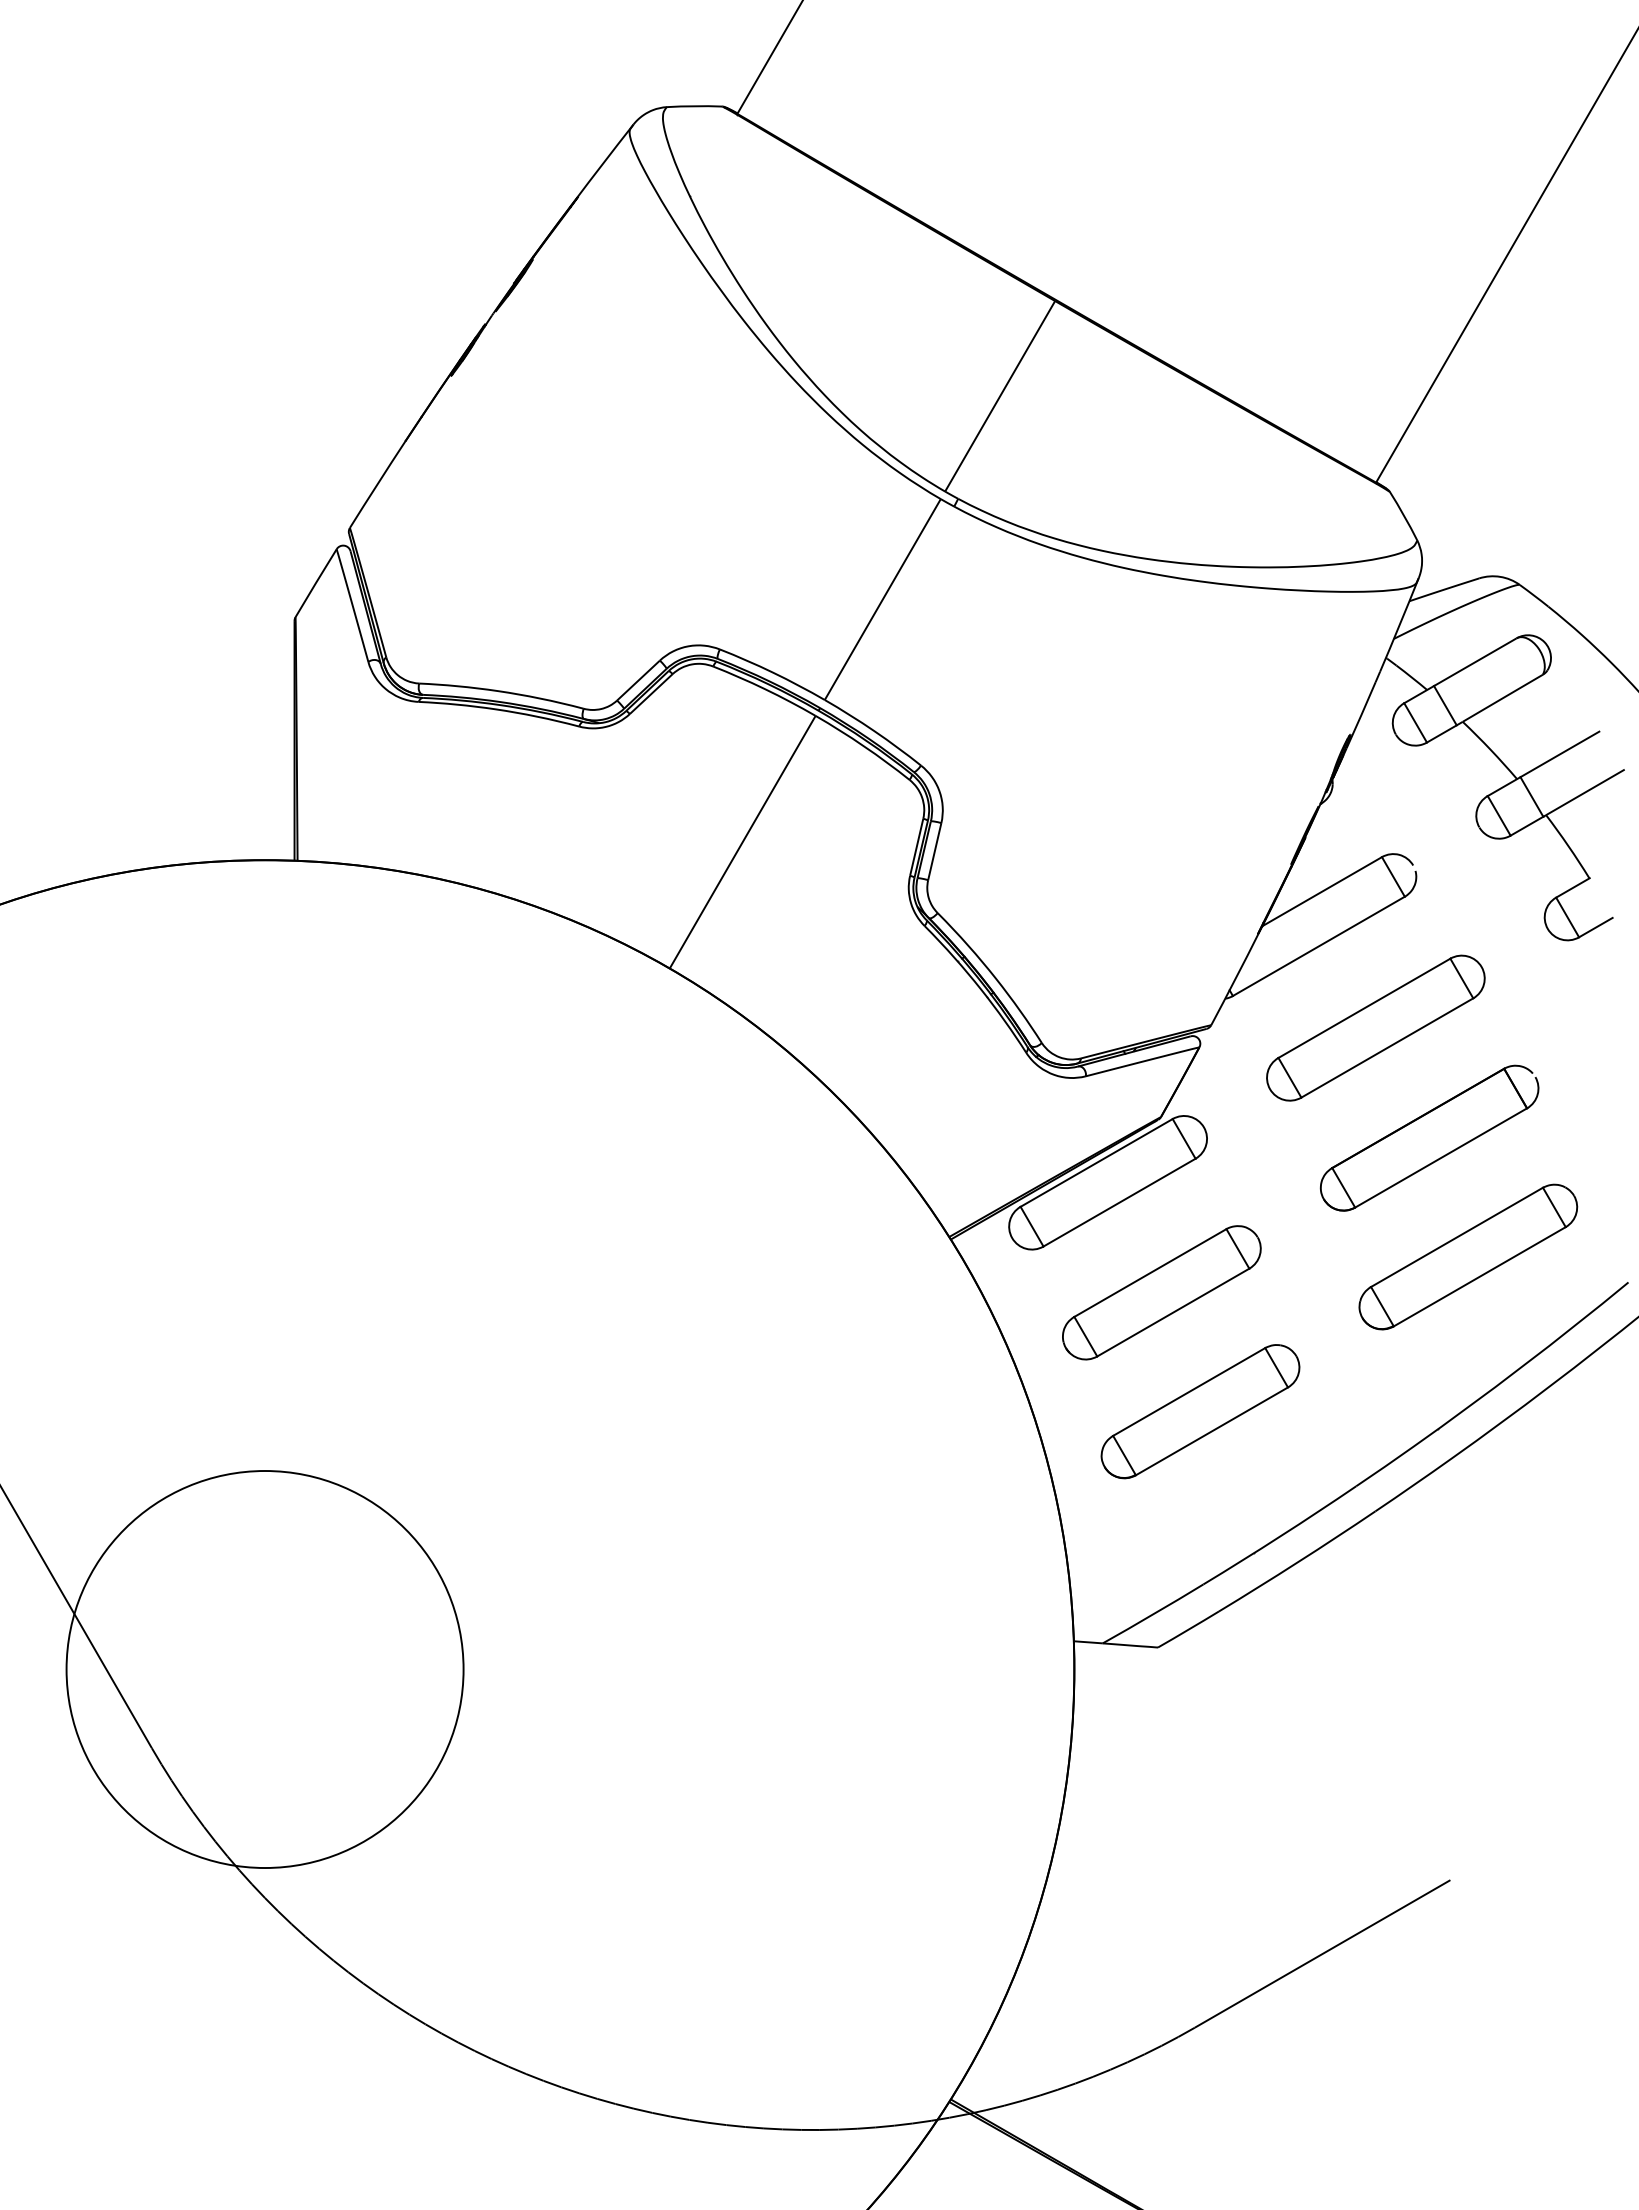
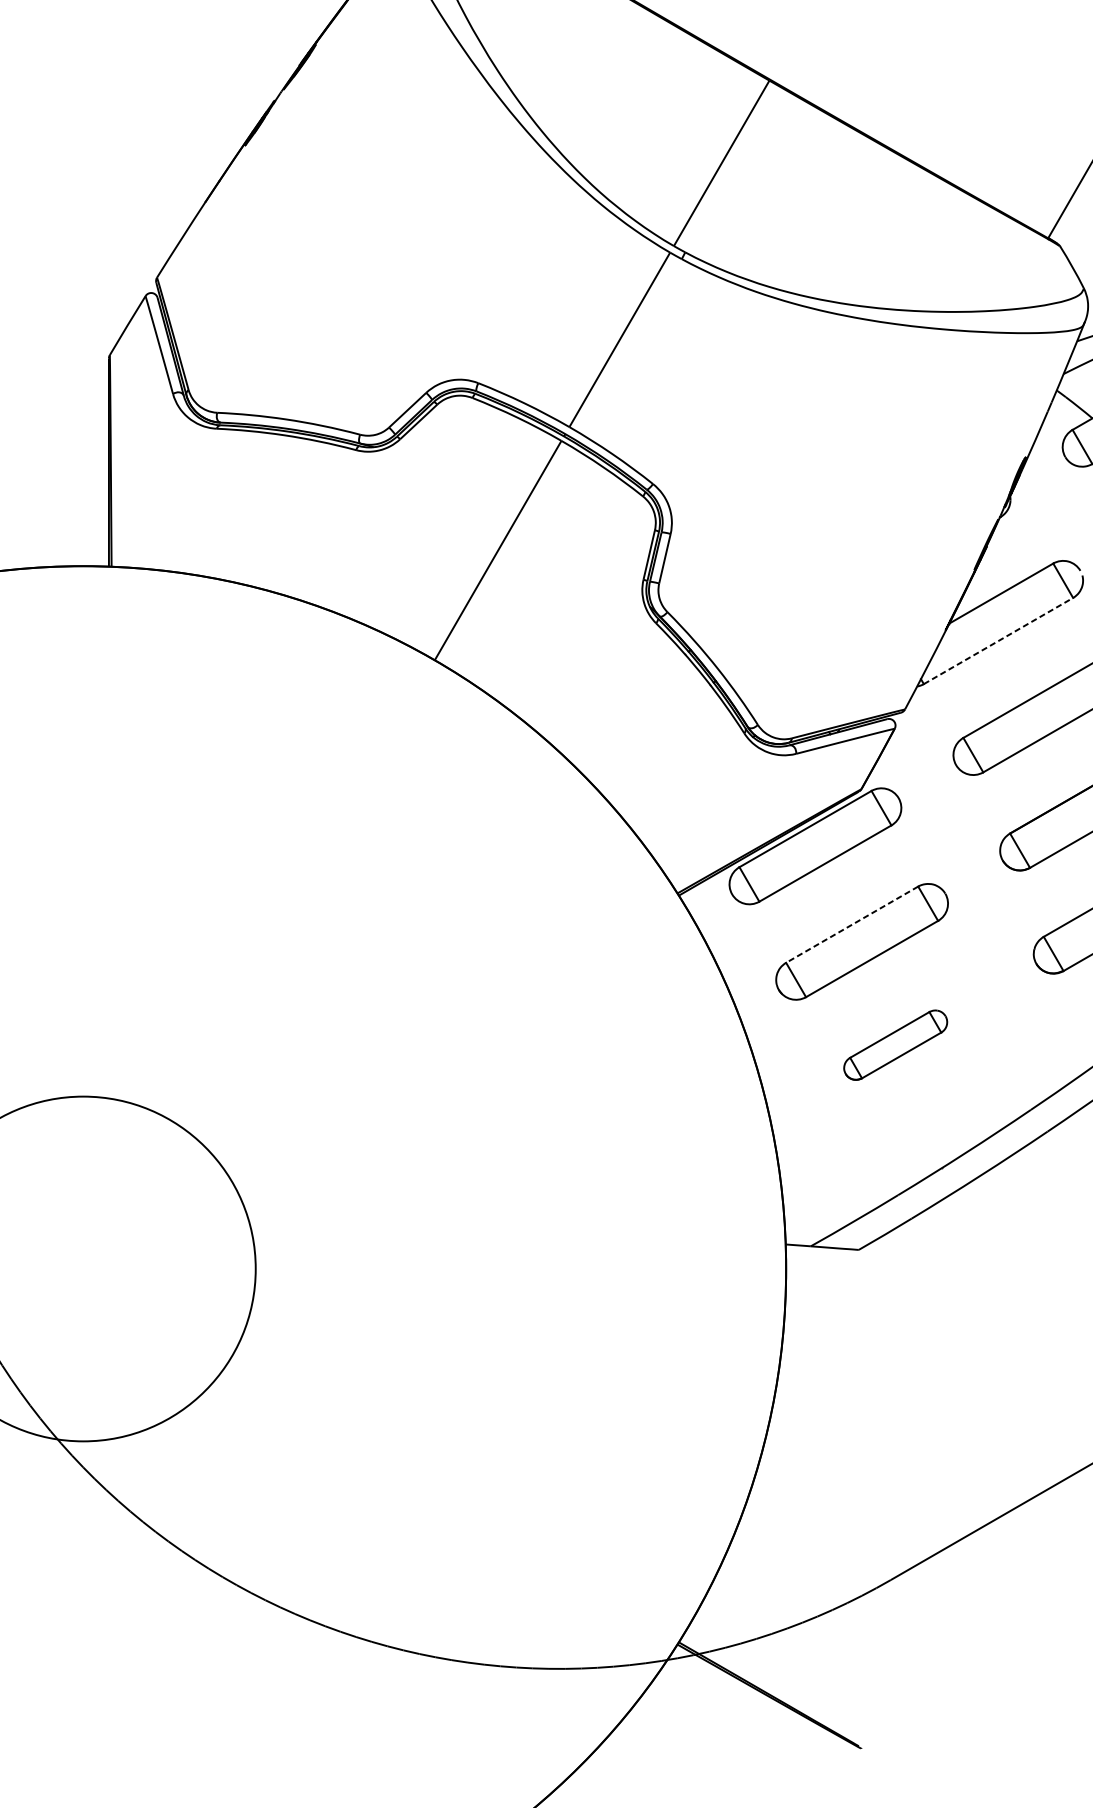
line: (1319, 946) -> (999, 641), solid -> dashed
line: (1150, 1273) -> (852, 925), solid -> dashed
part: (1200, 1411) -> (895, 1044), size x0.6

